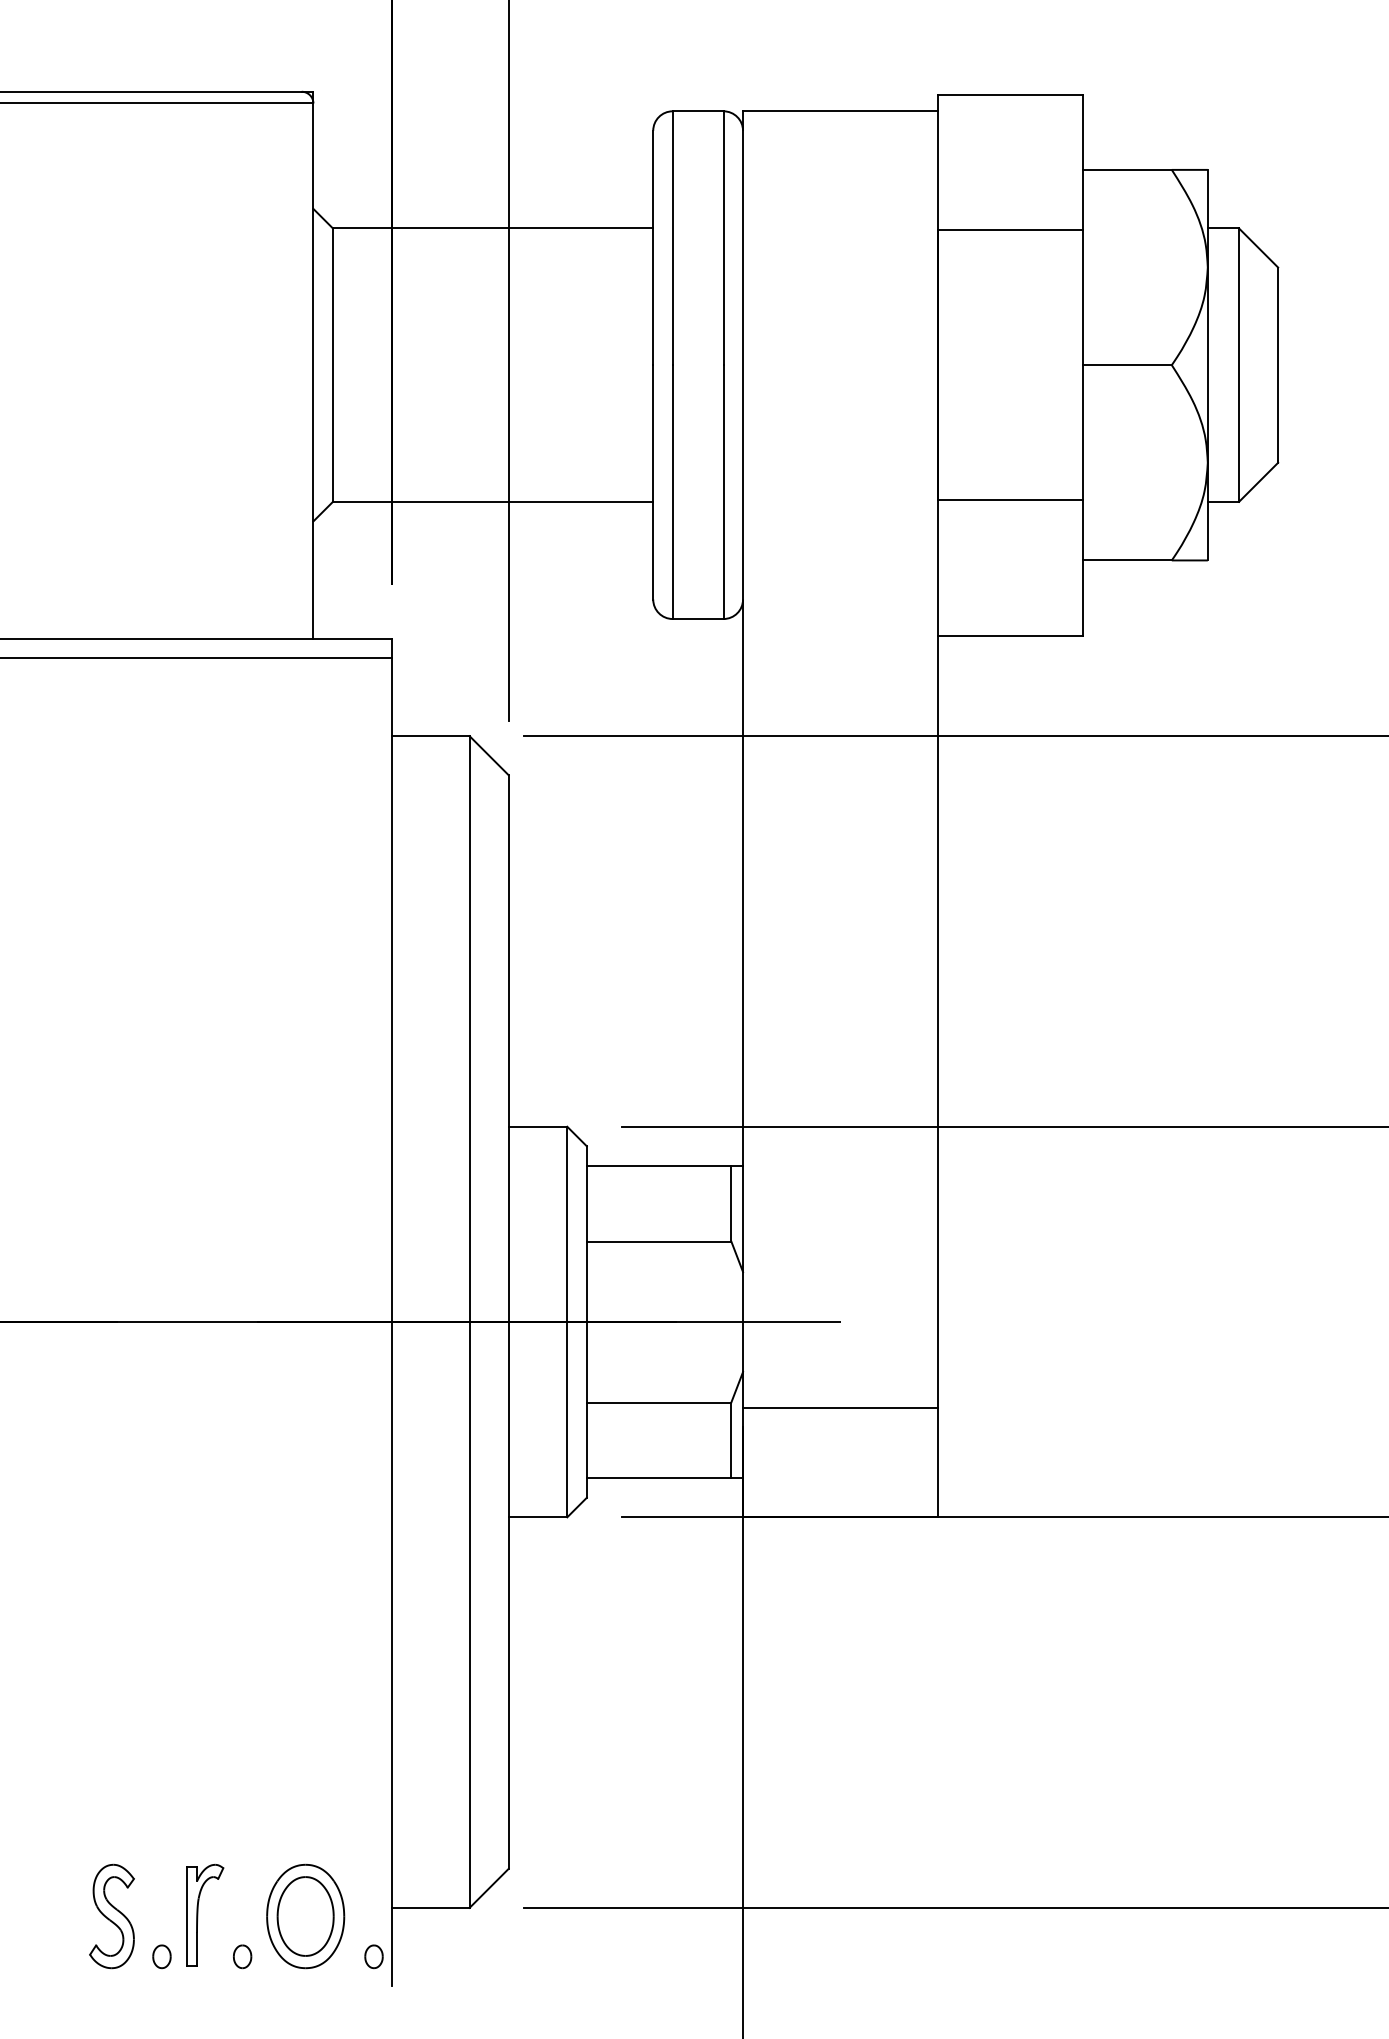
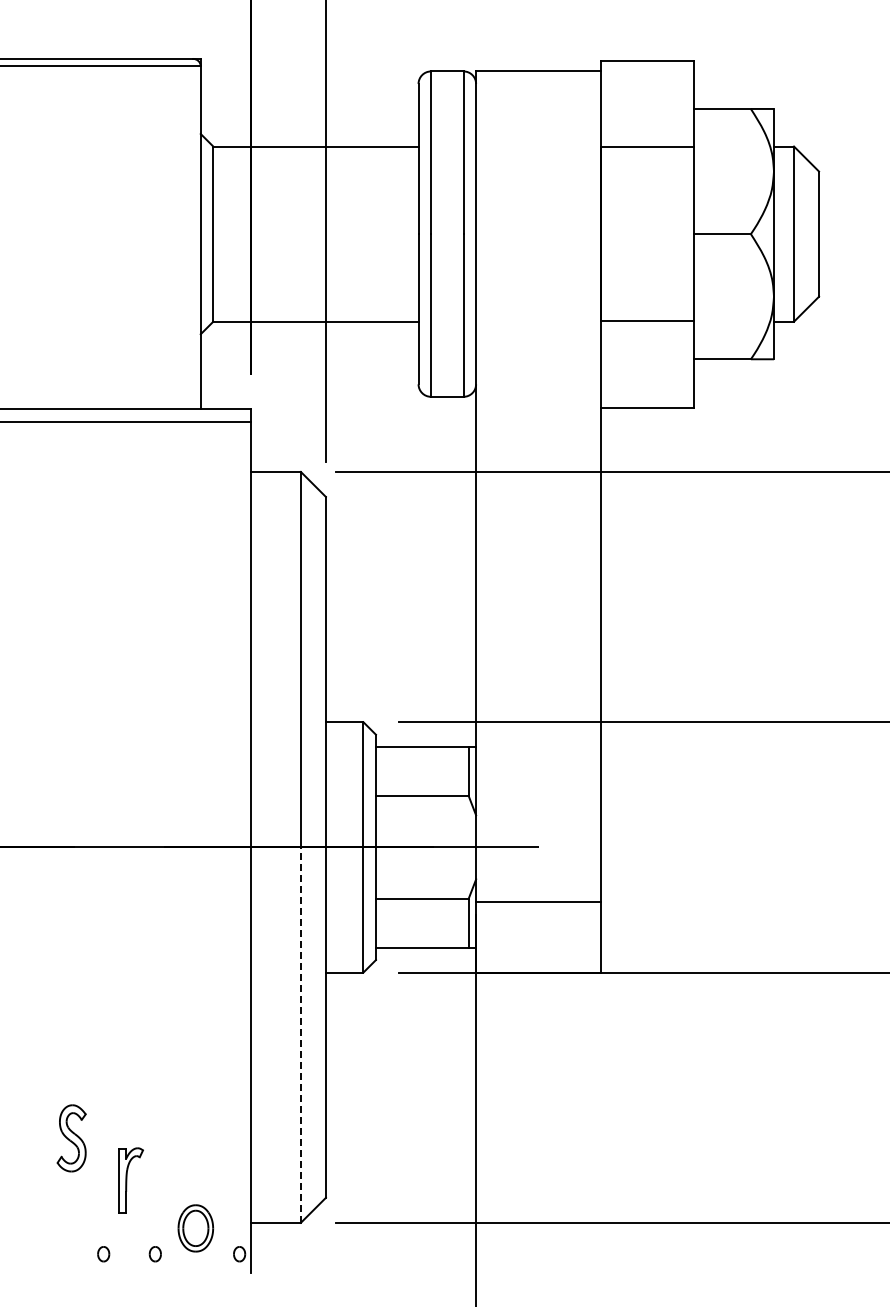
line: (469, 1615) -> (300, 1035), solid -> dashed
part: (203, 1915) -> (130, 1180), moved
part: (111, 1916) -> (71, 1138), moved
part: (305, 1916) -> (195, 1228), size x0.7

